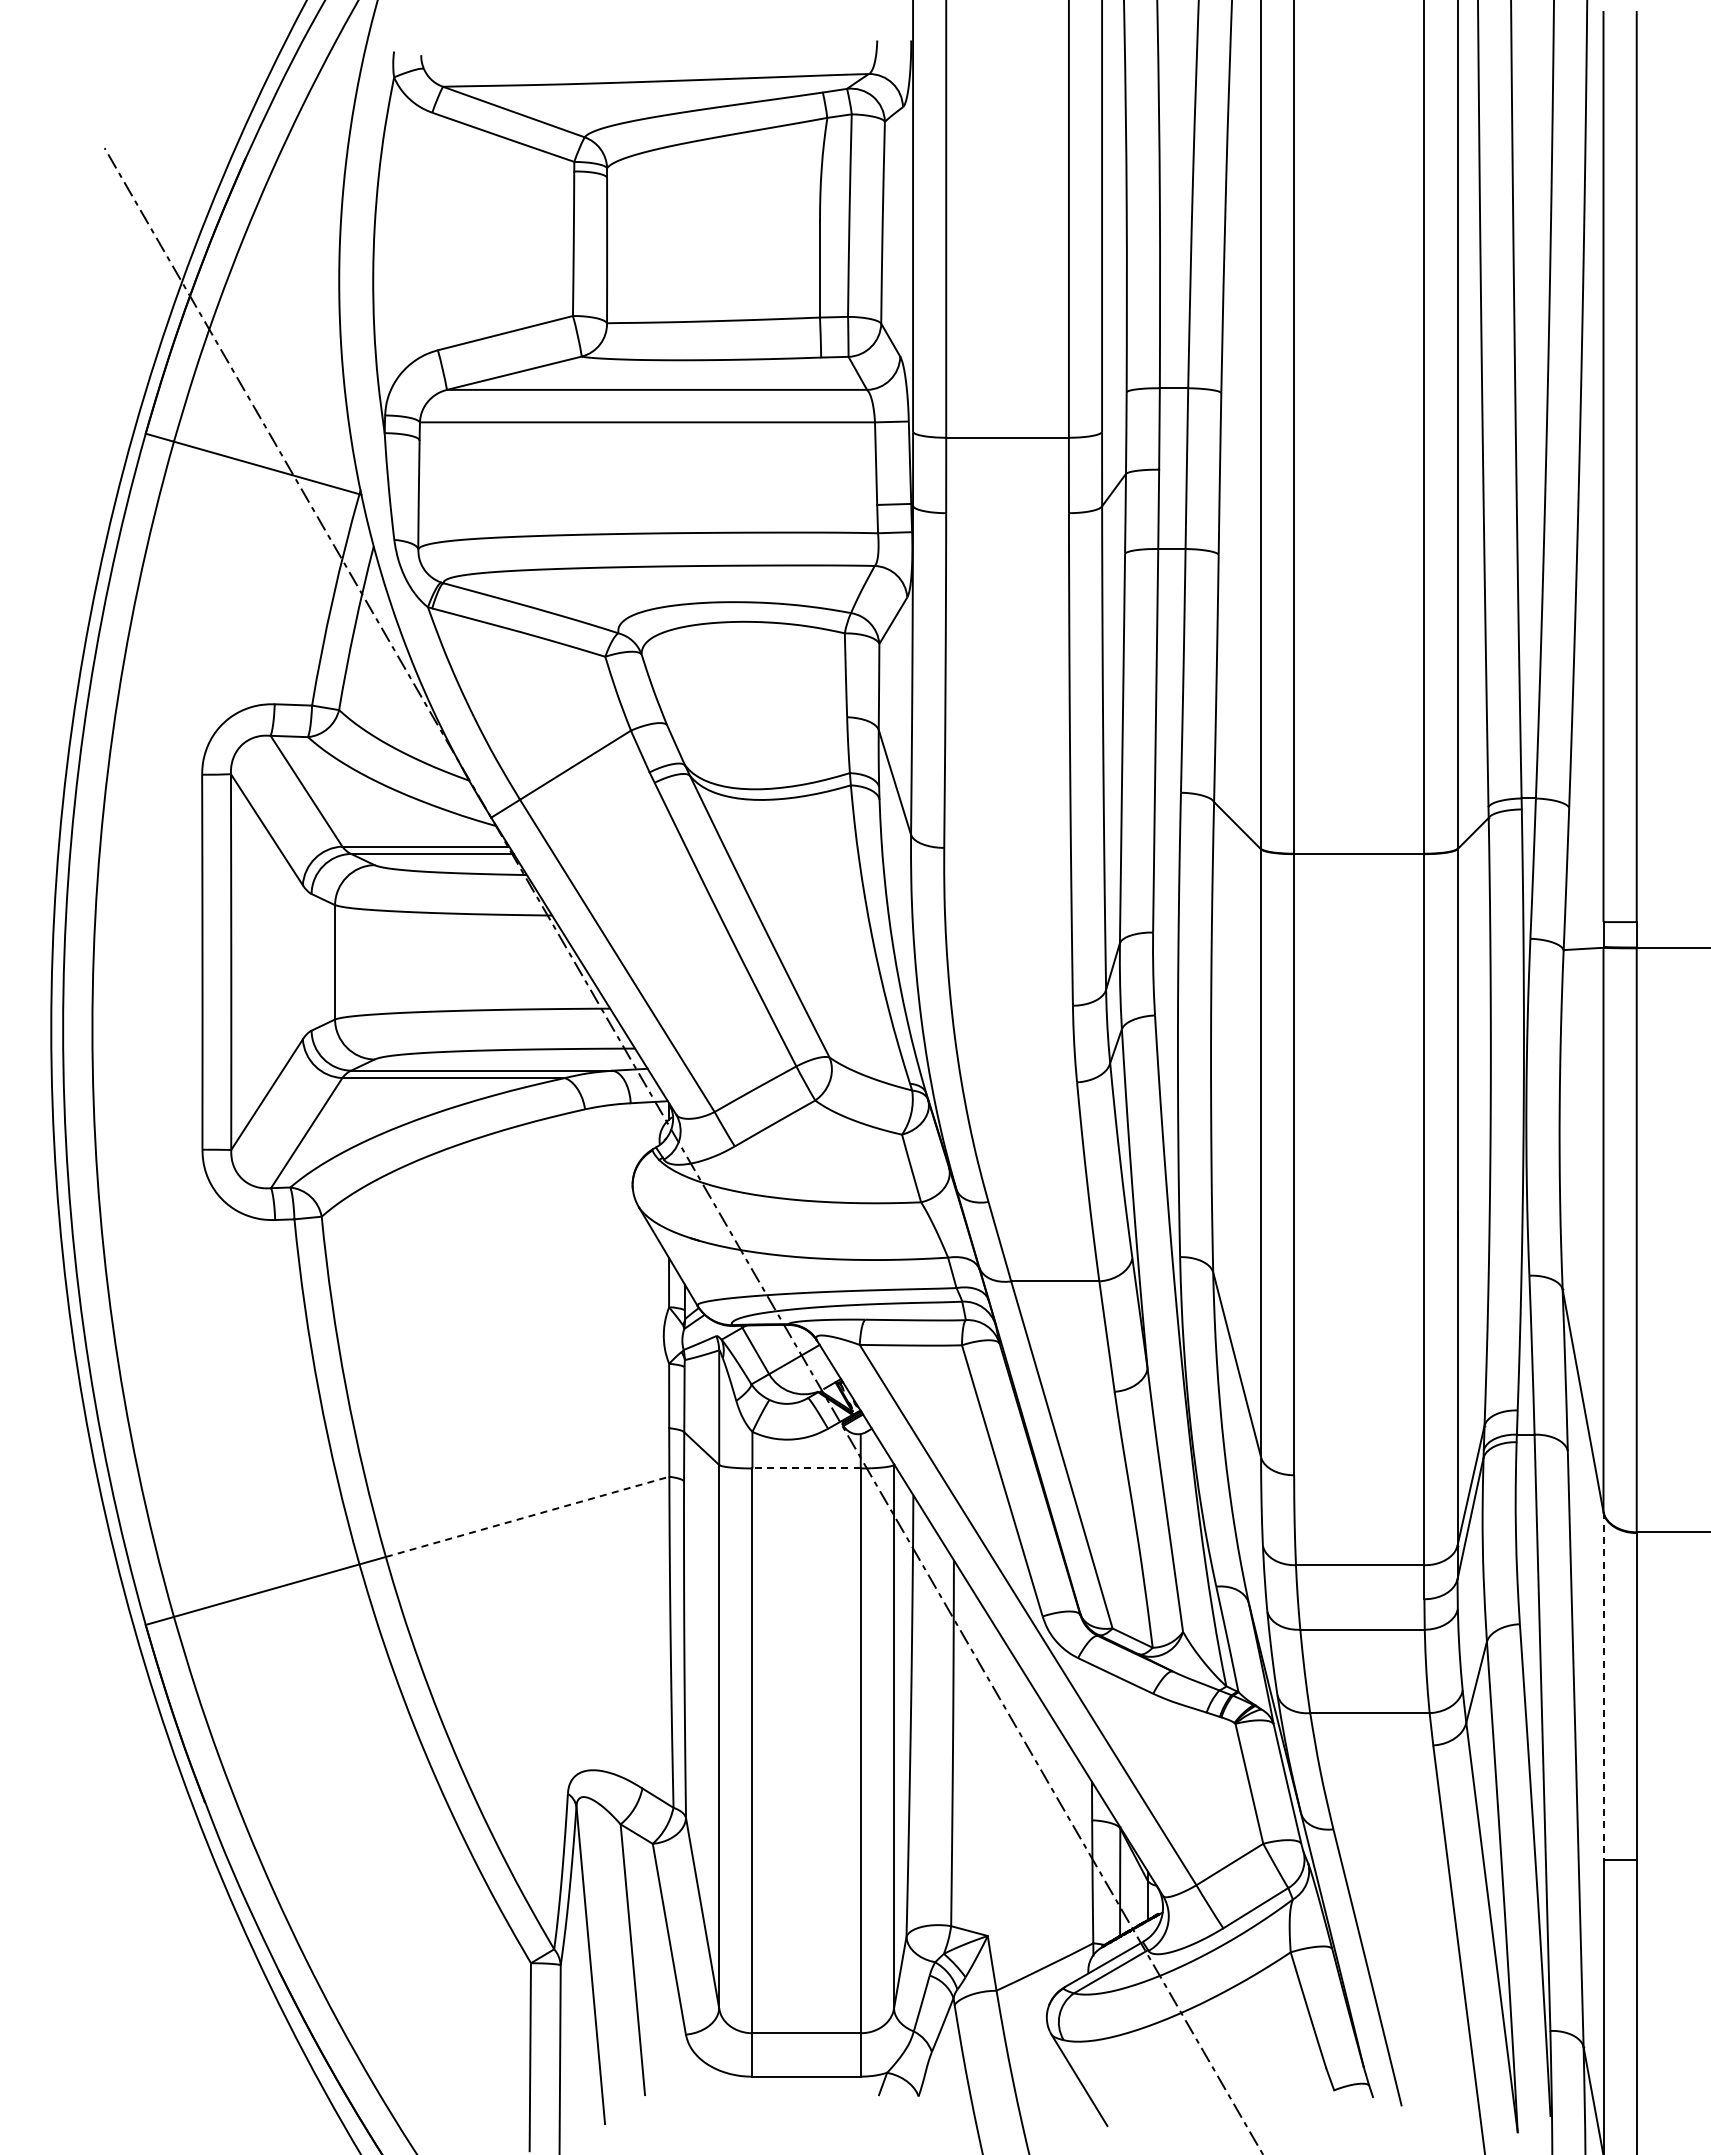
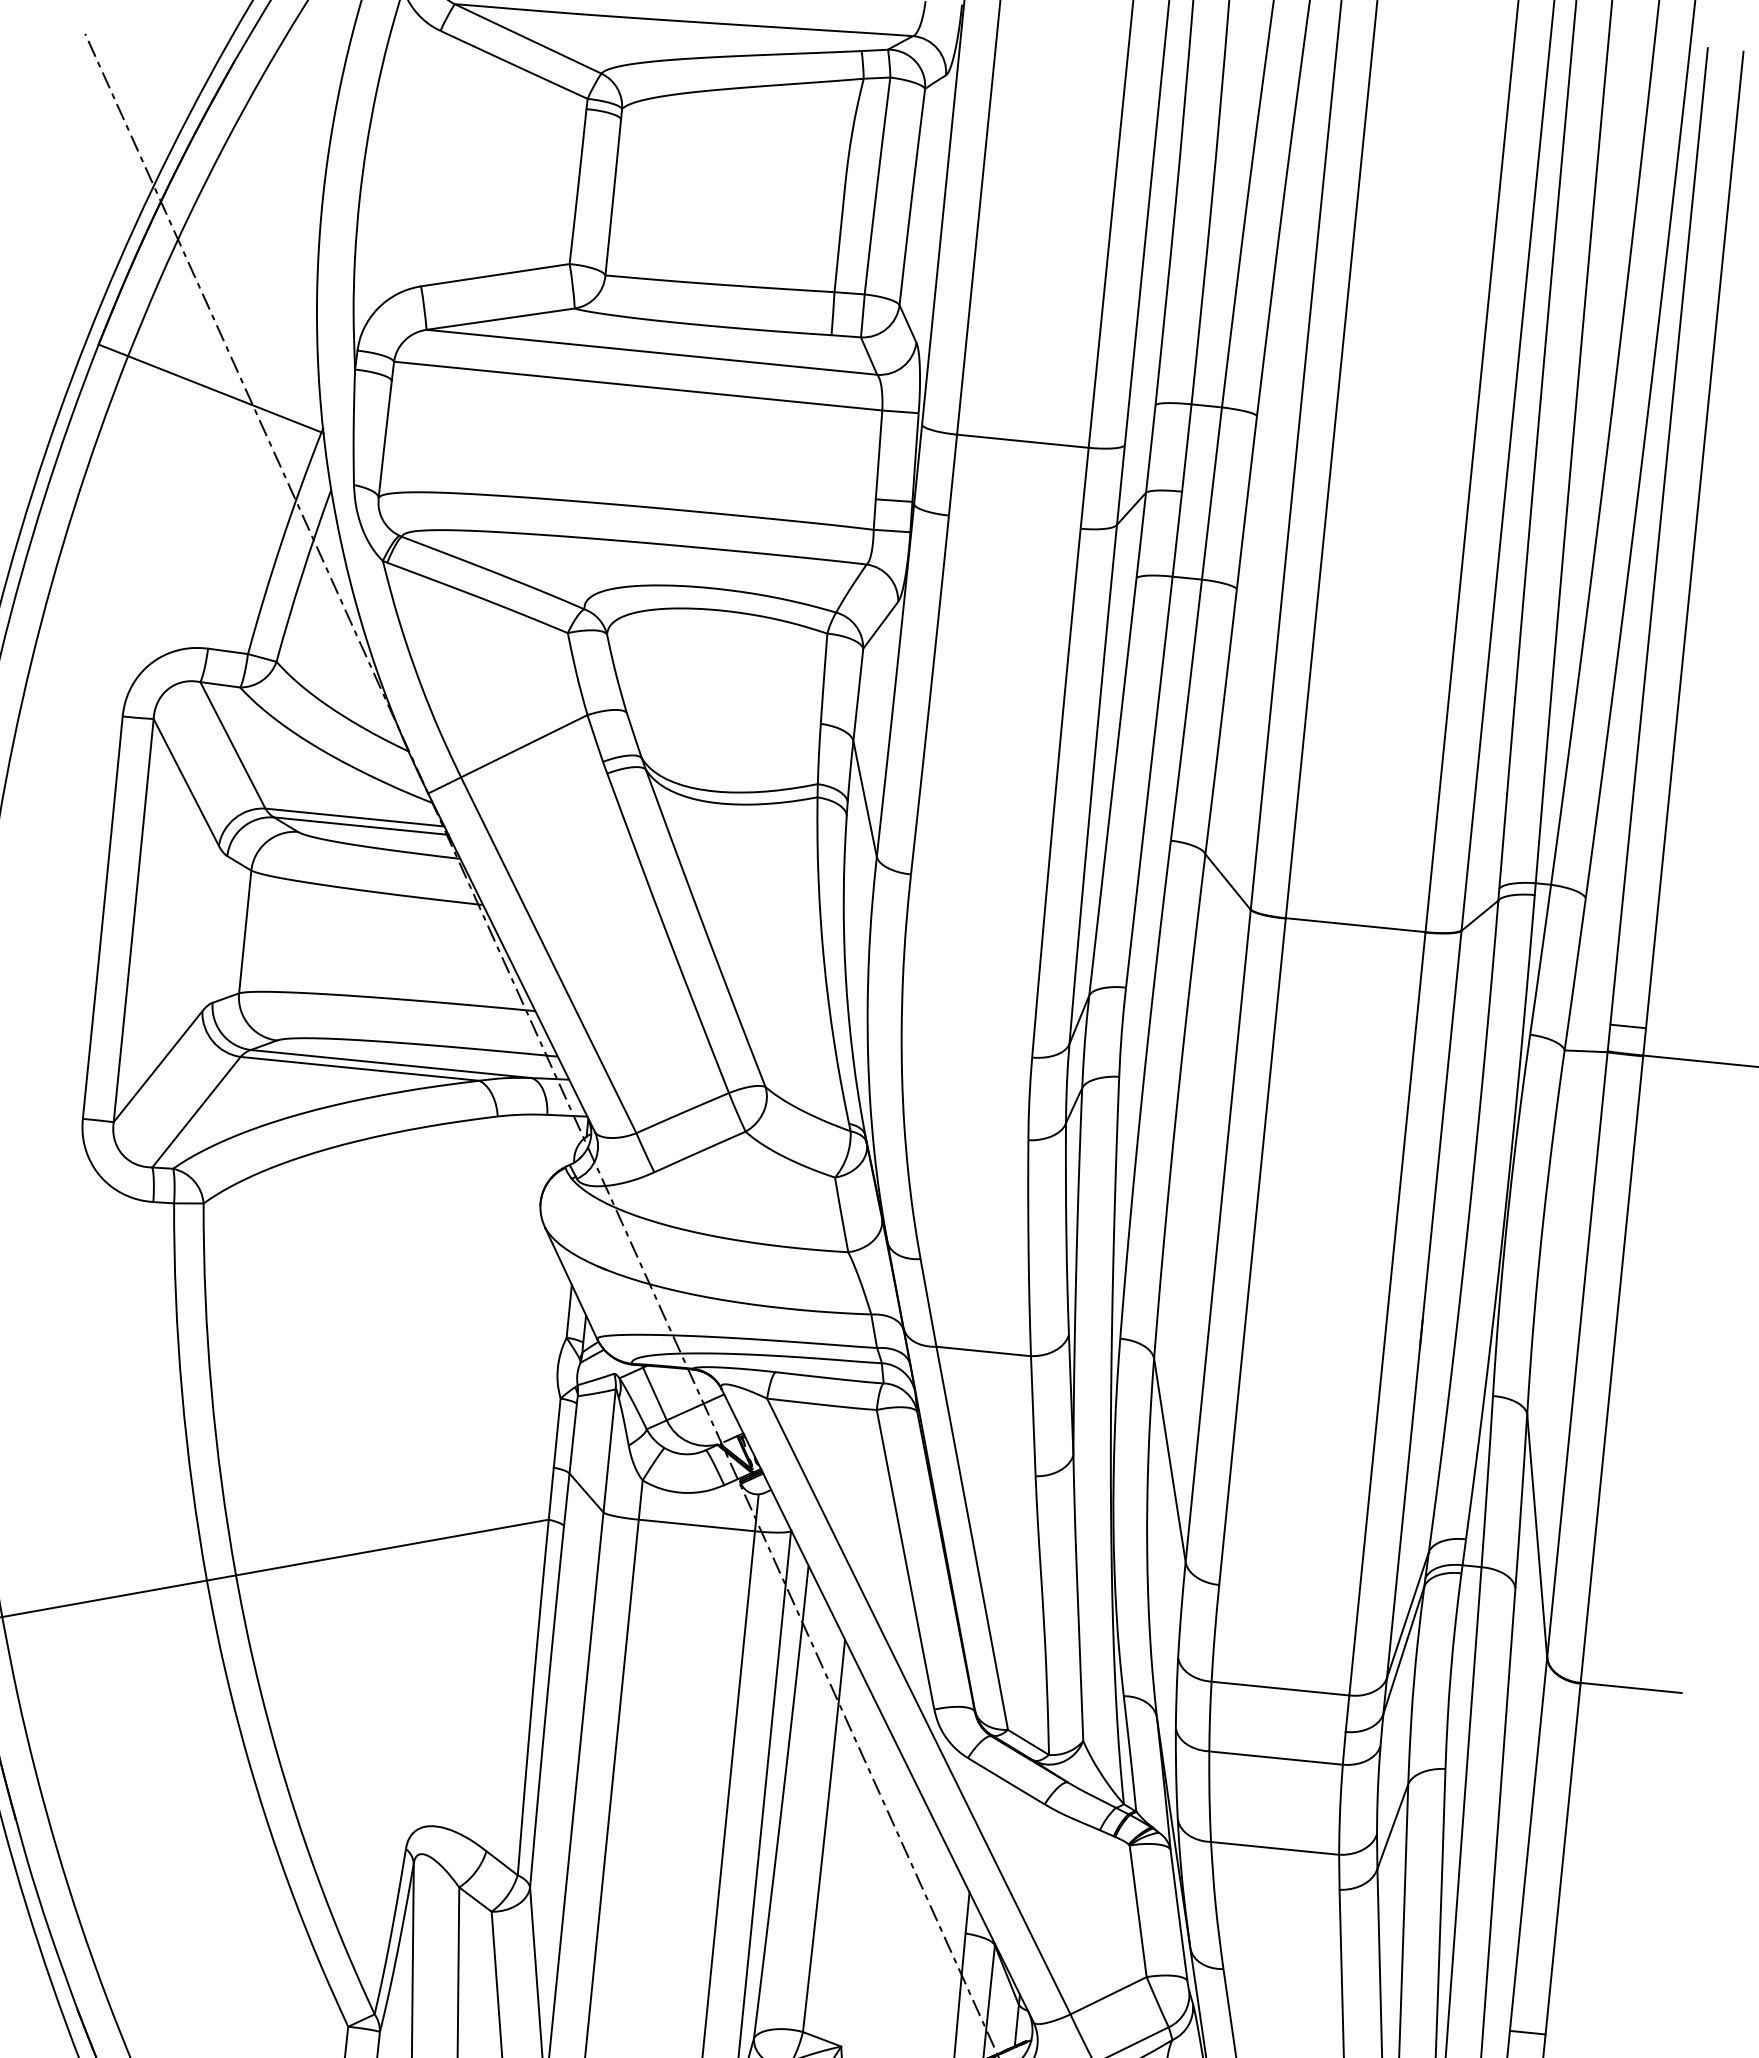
line: (806, 1468) -> (696, 1525), dashed -> solid
line: (528, 1516) -> (393, 1547), dashed -> solid
line: (1603, 1686) -> (1528, 1844), dashed -> solid

